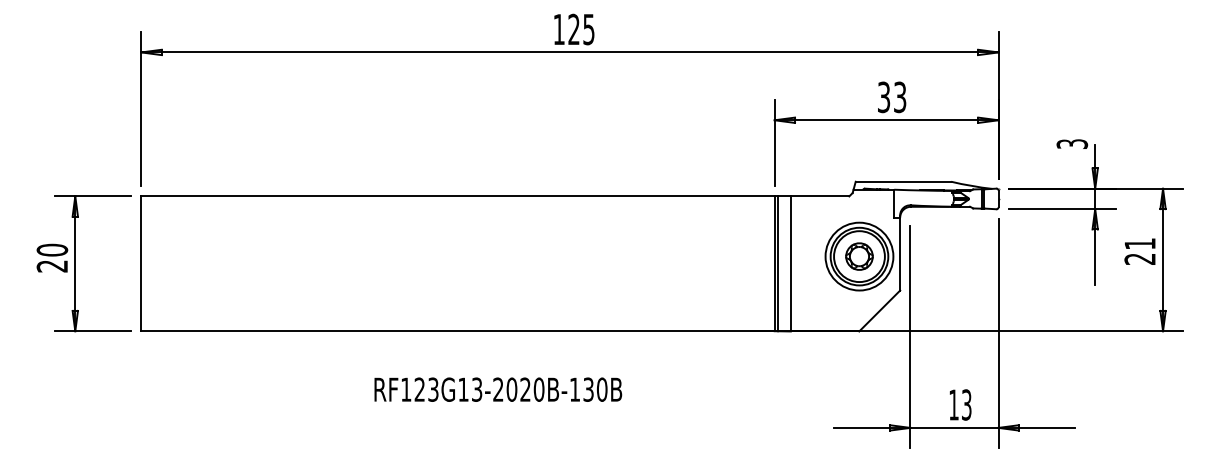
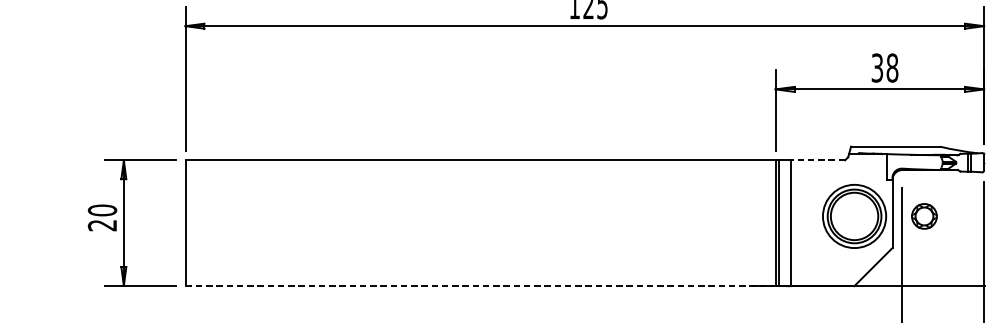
text: (900, 97) -> (892, 68), 33 -> 38
line: (819, 196) -> (817, 160), solid -> dashed
part: (859, 256) -> (924, 216), moved
line: (458, 331) -> (480, 286), solid -> dashed

